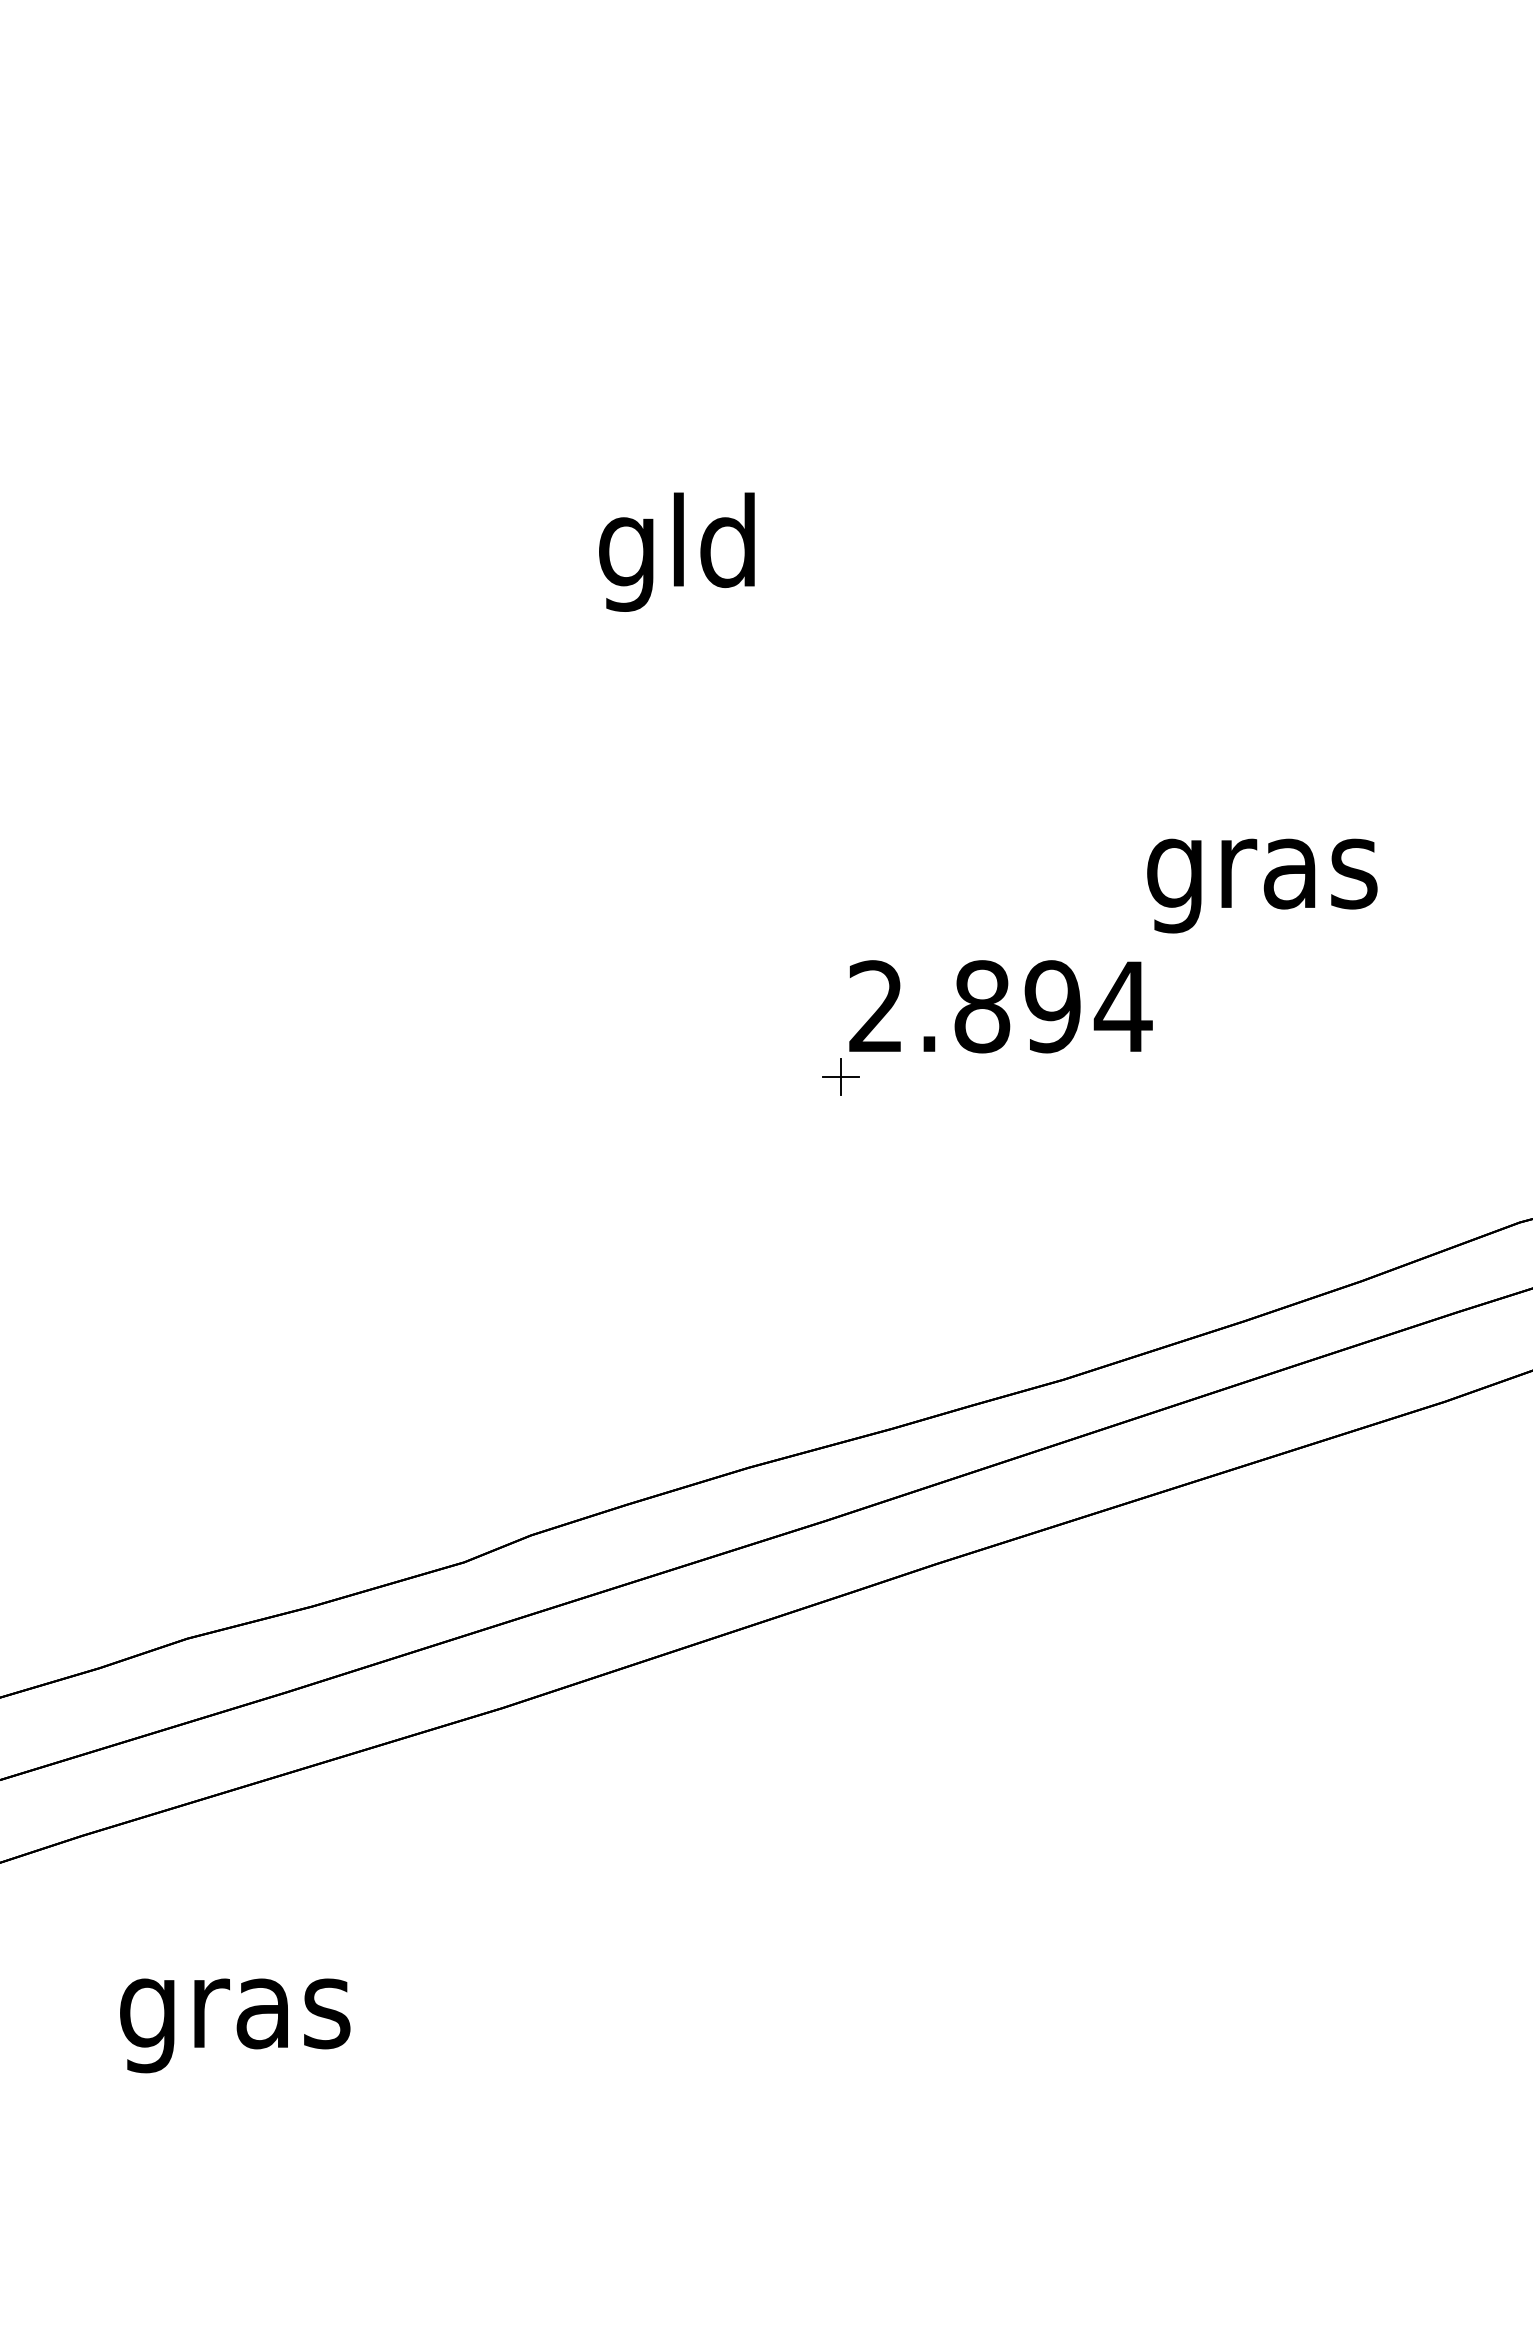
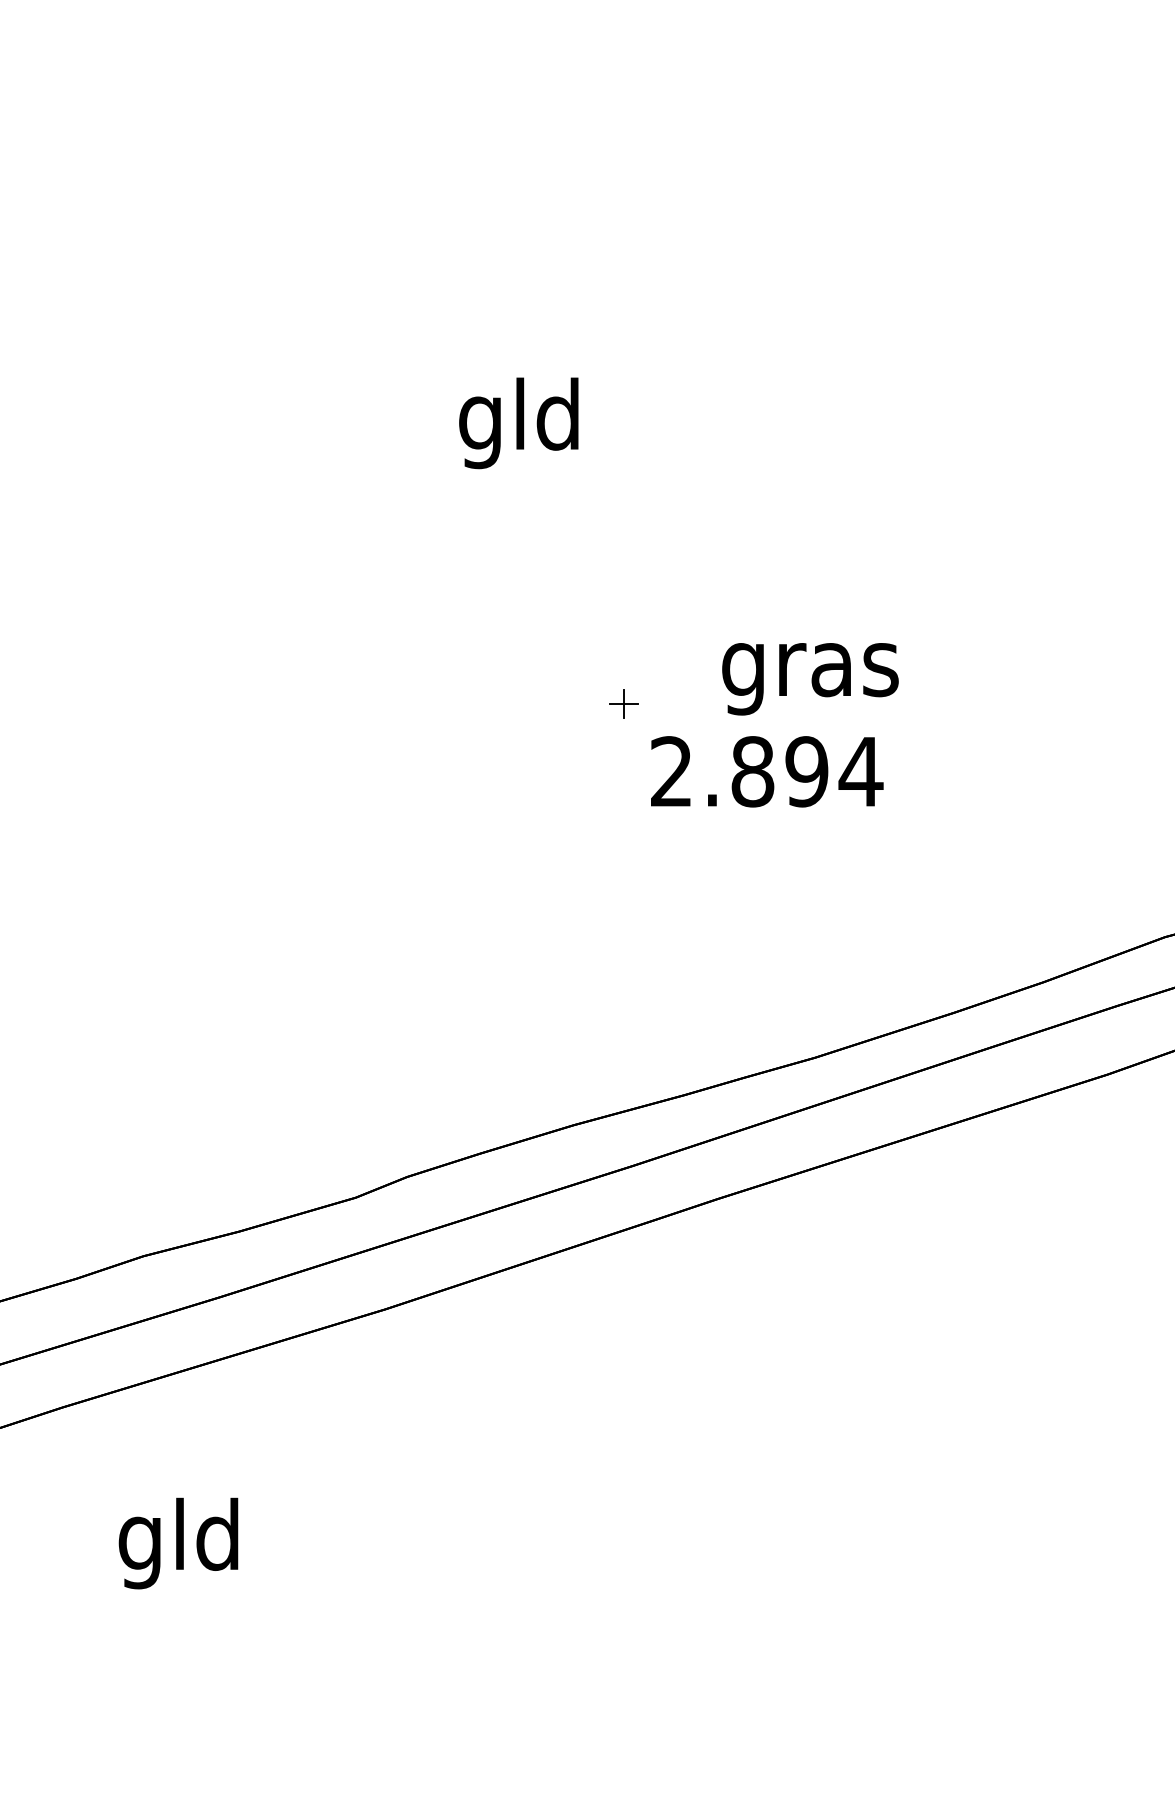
text: (1262, 885) -> (810, 678), moved
part: (840, 1076) -> (623, 703), moved
text: (235, 2013) -> (180, 1543), gras -> gld

